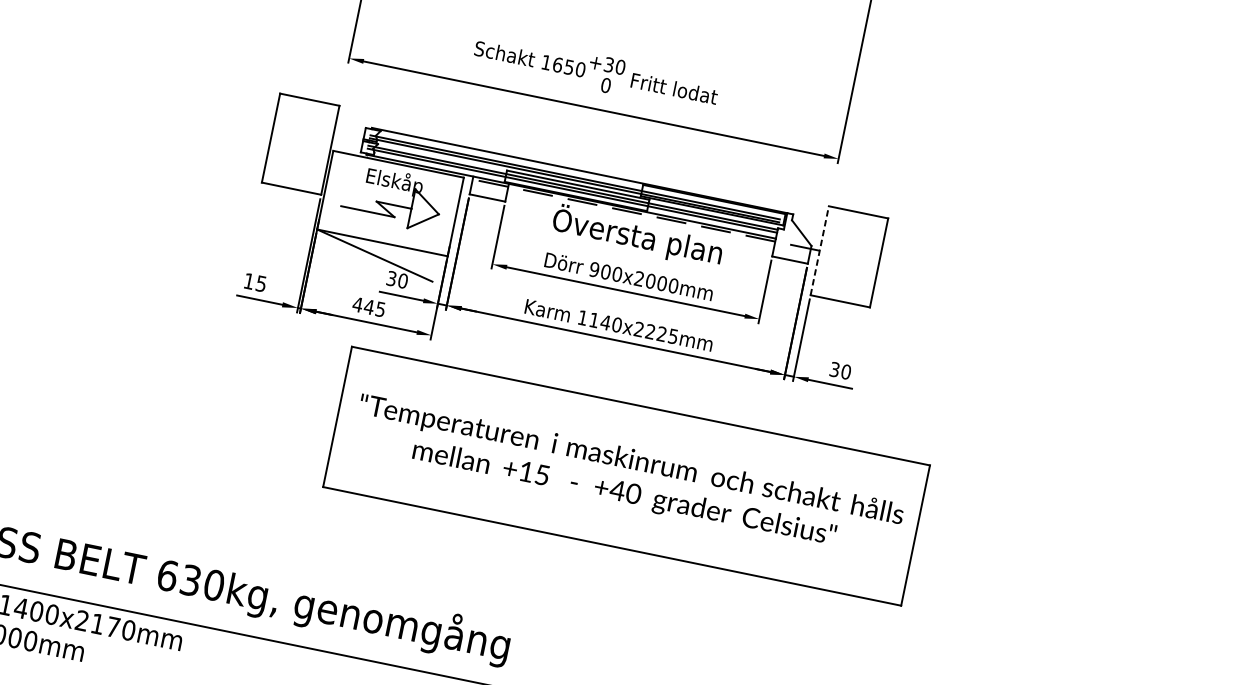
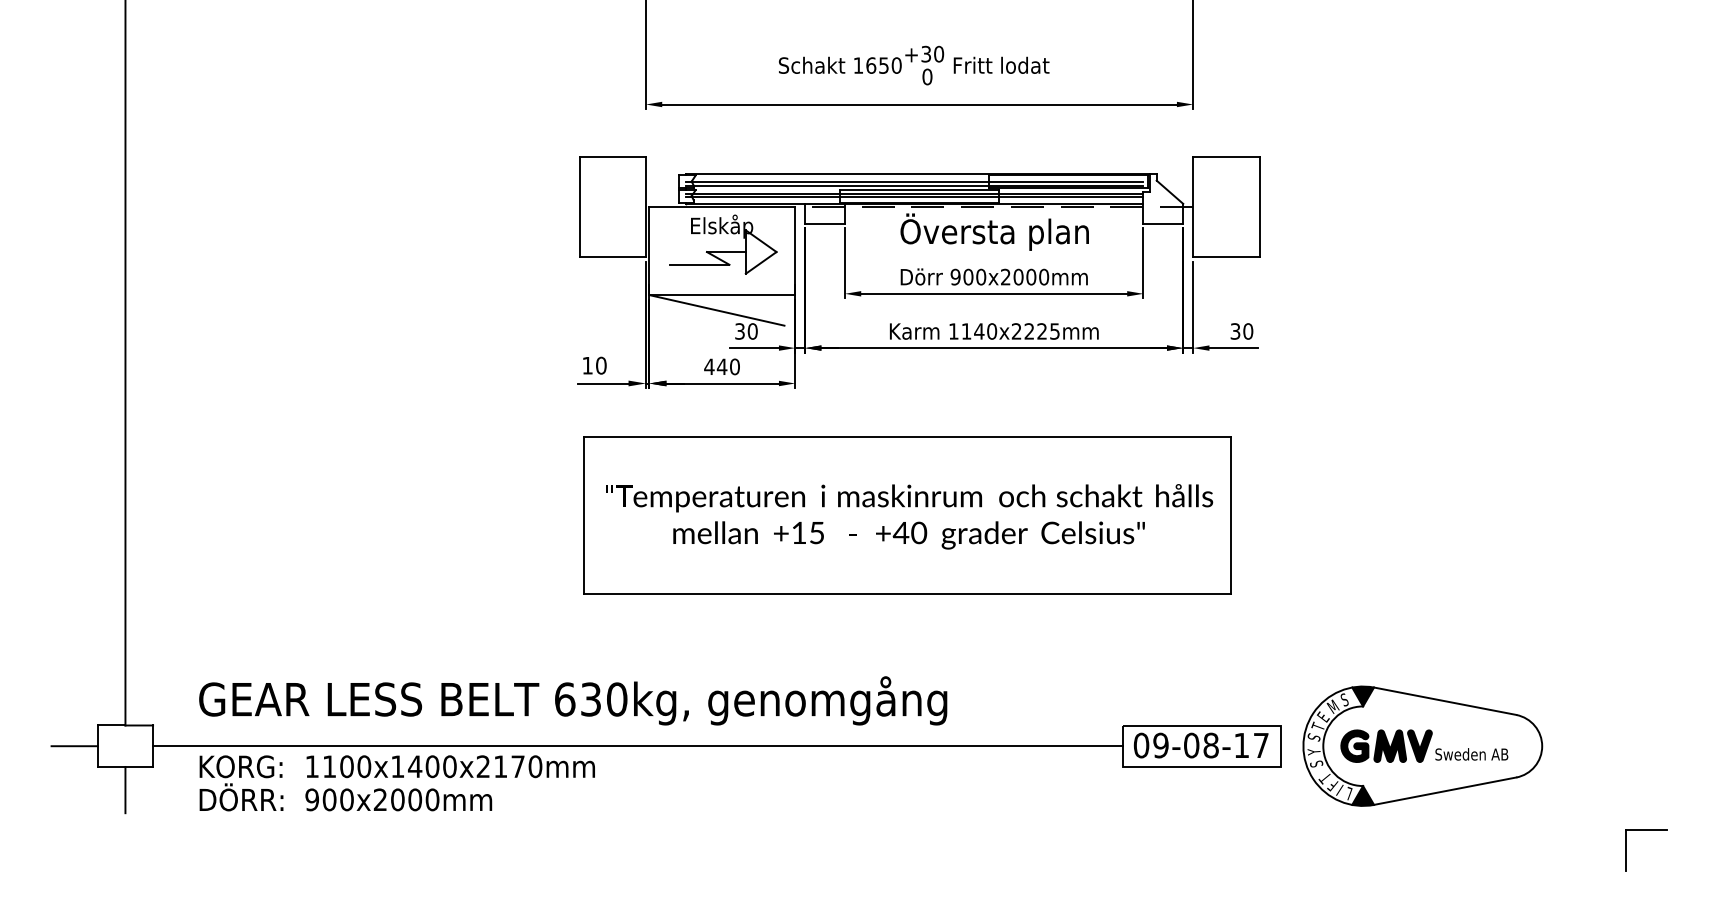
line: (819, 251) -> (1193, 207), dashed -> solid
text: (261, 283) -> (601, 365), 15 -> 10
text: (380, 309) -> (734, 366), 445 -> 440
part: (626, 476) -> (907, 515), moved

